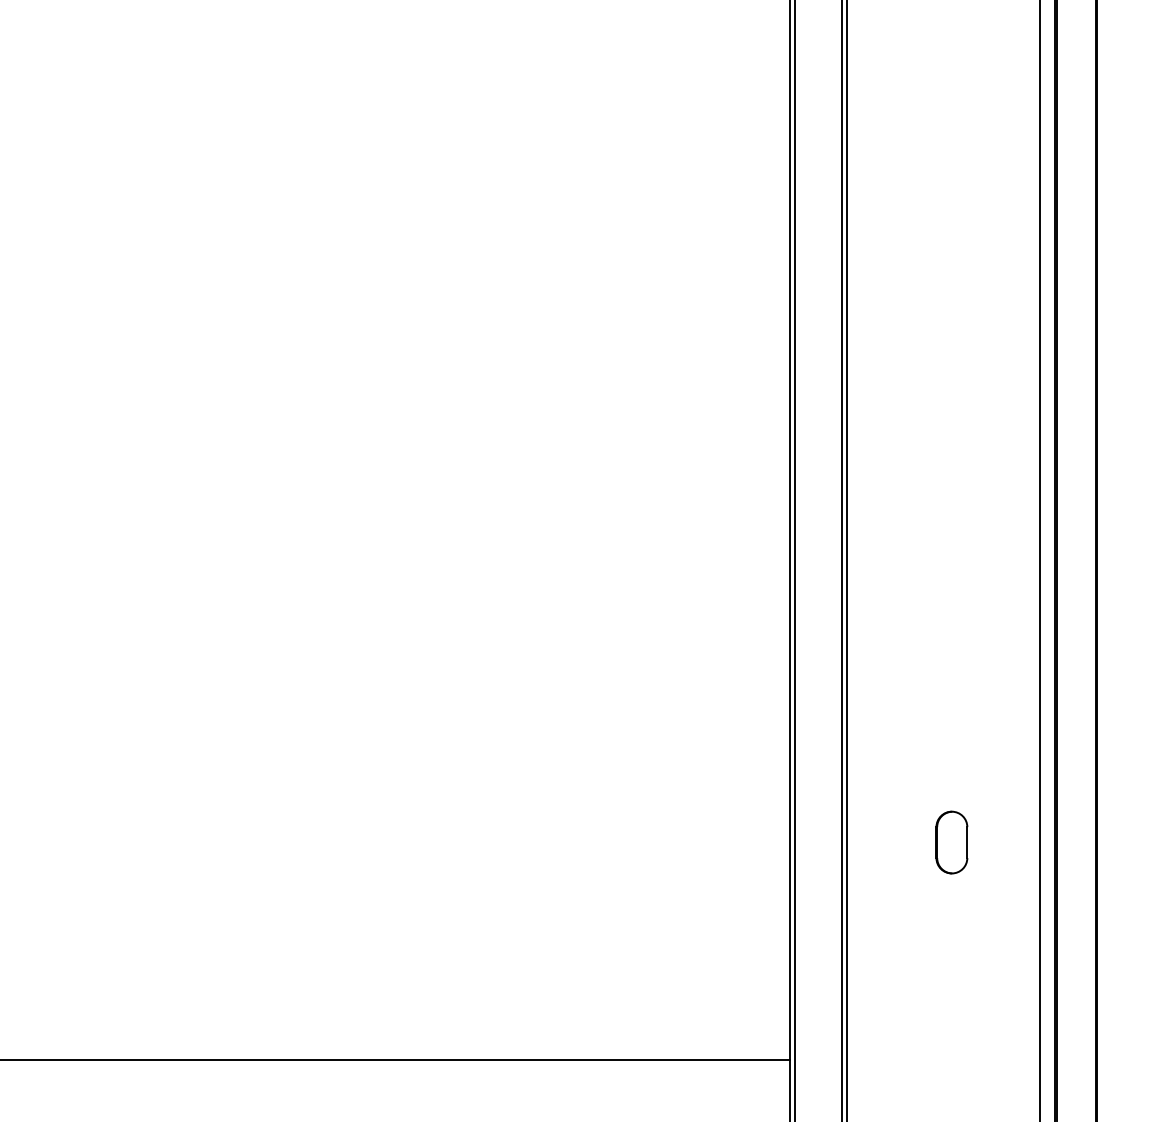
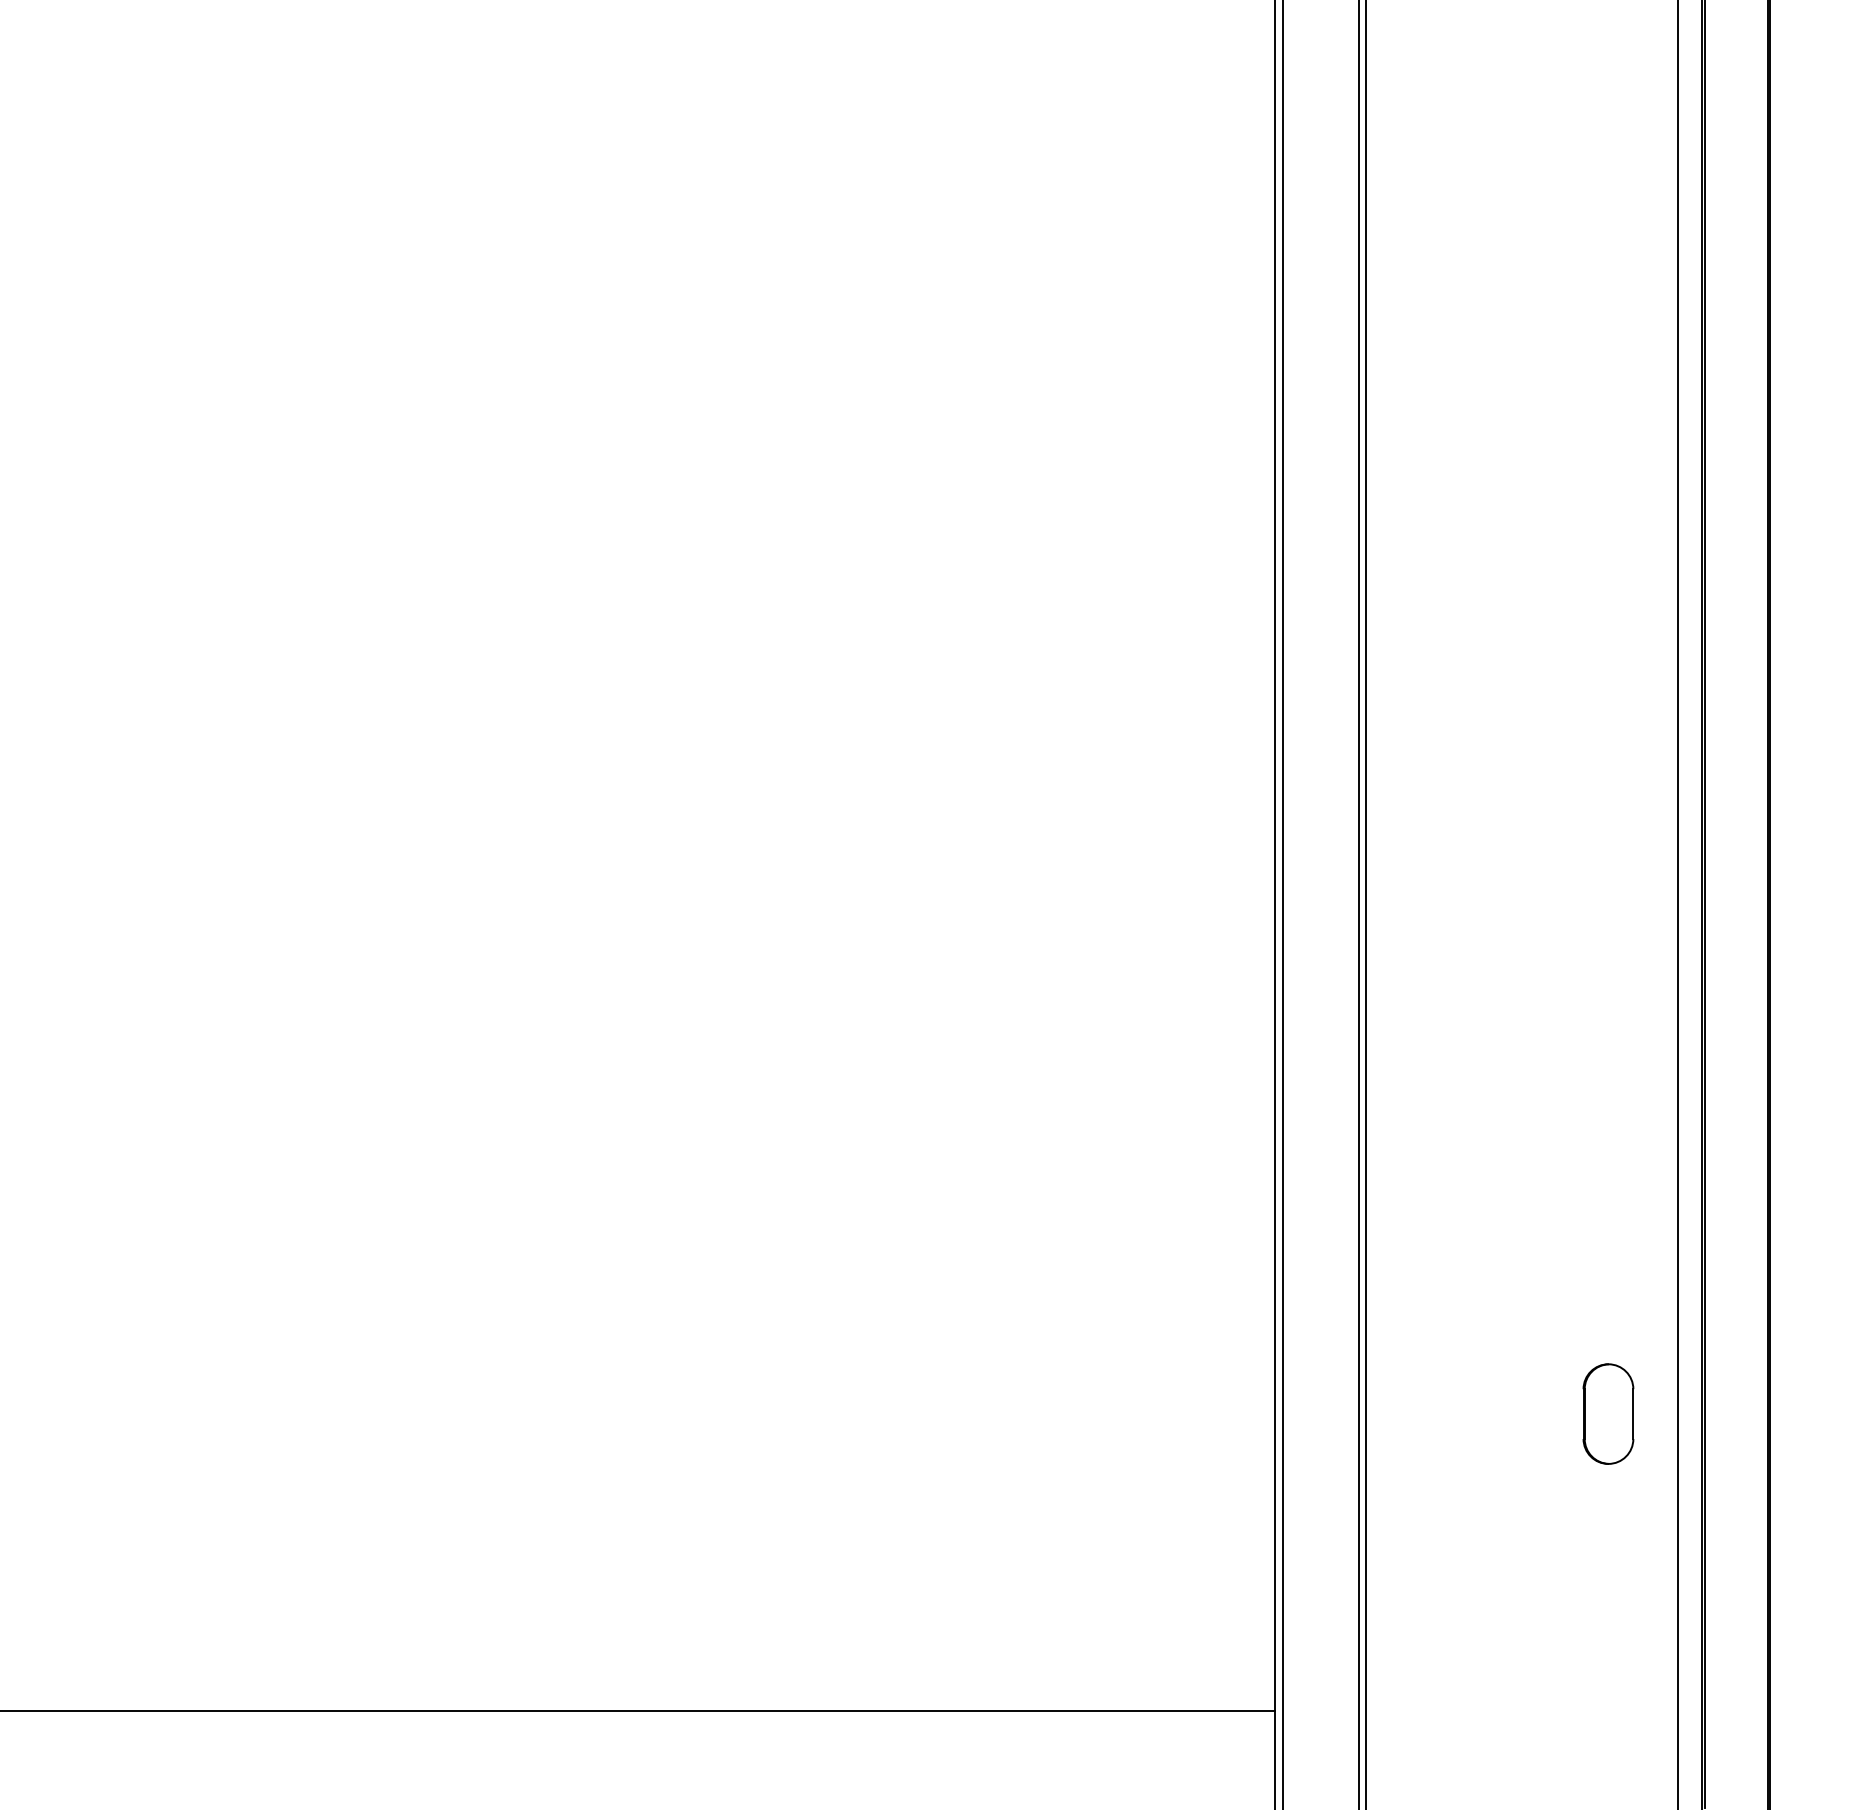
part: (951, 842) -> (1607, 1413), moved

